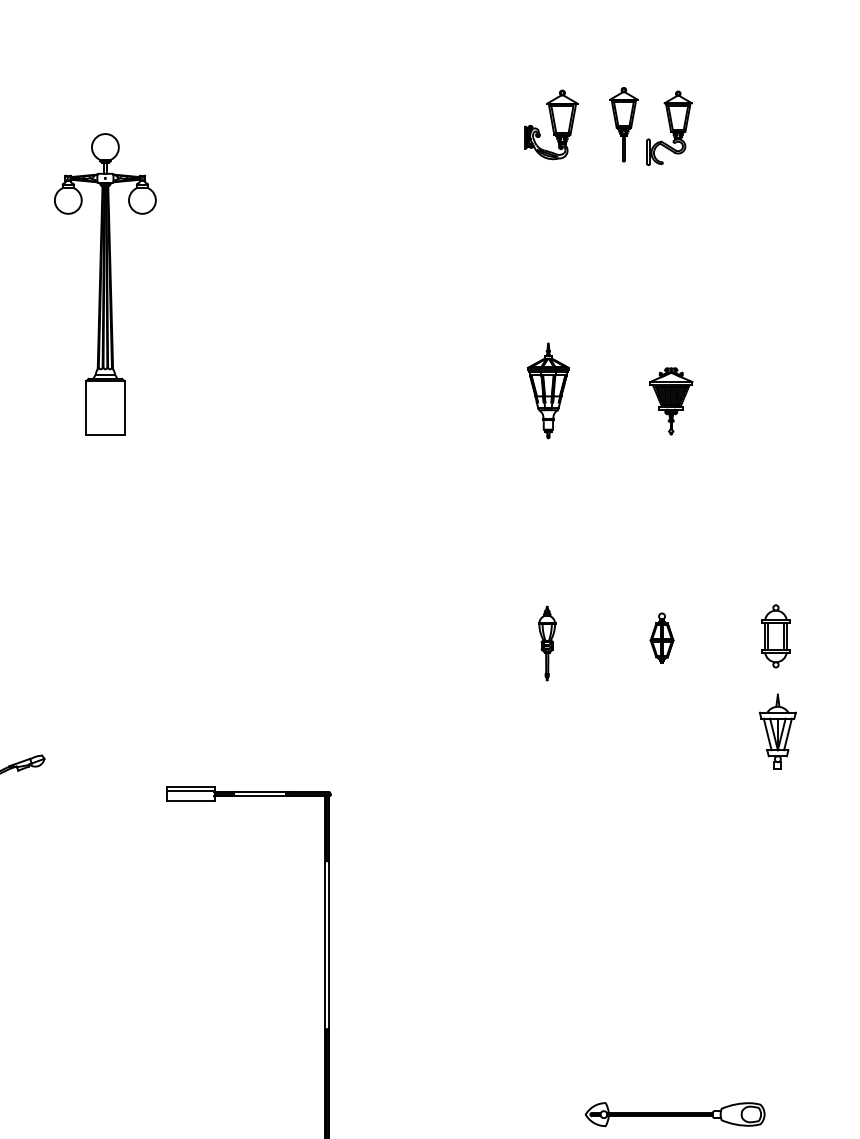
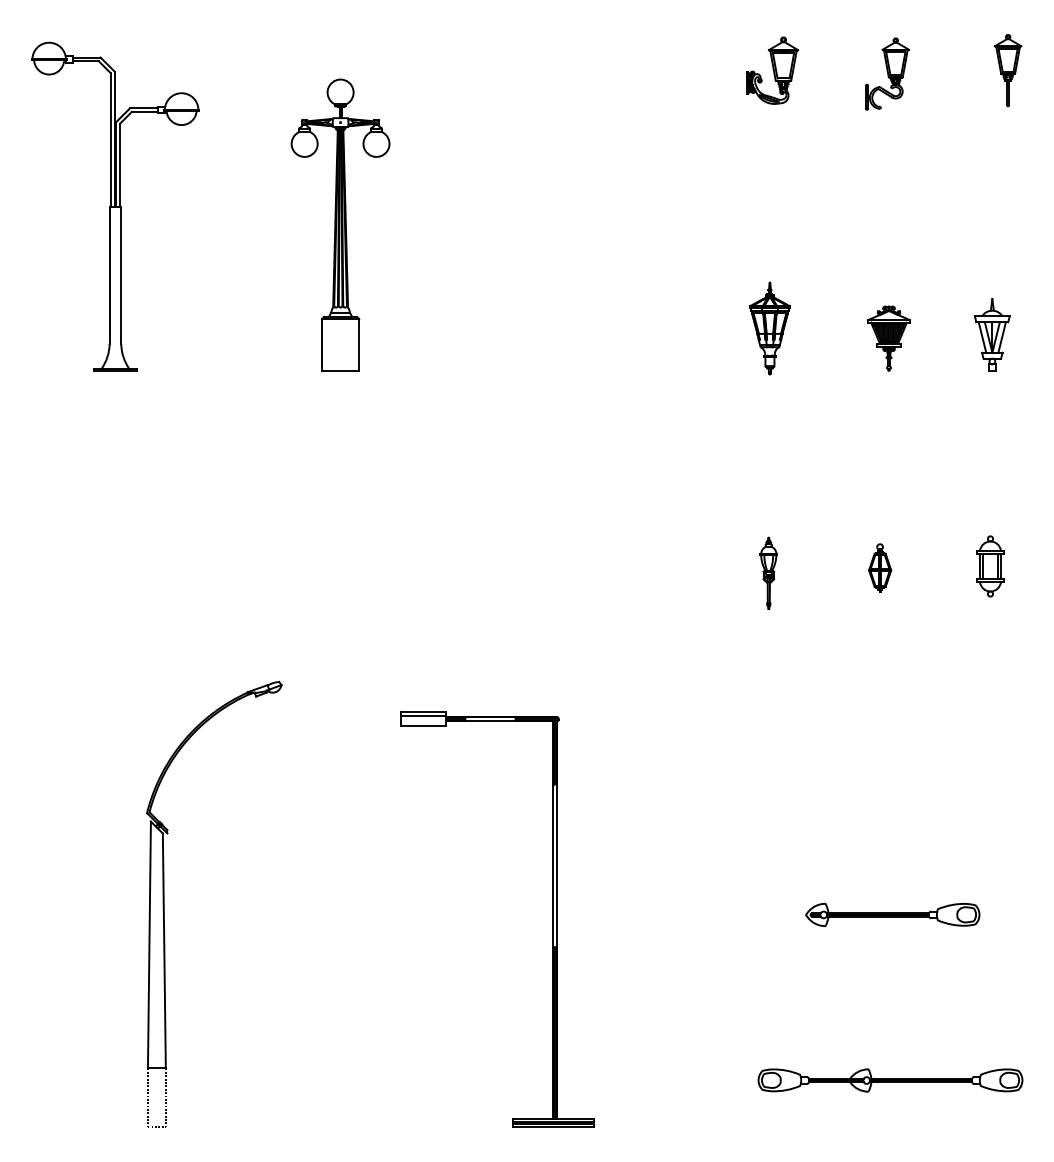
part: (624, 124) -> (1008, 70), moved
part: (778, 731) -> (992, 334), moved
part: (674, 1114) -> (892, 914), moved

